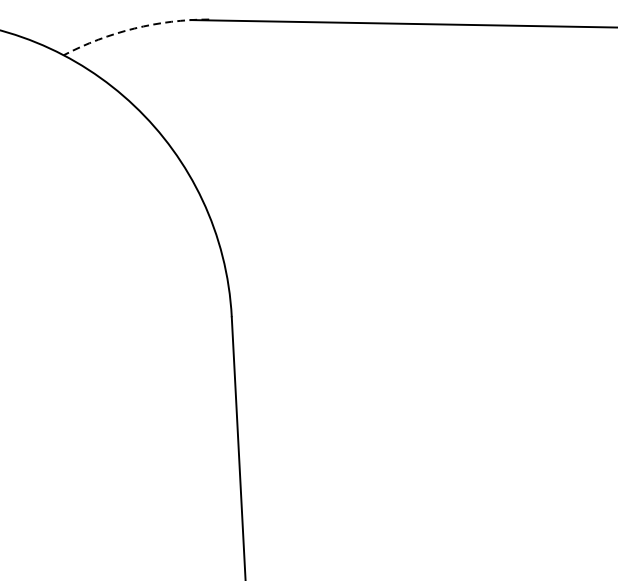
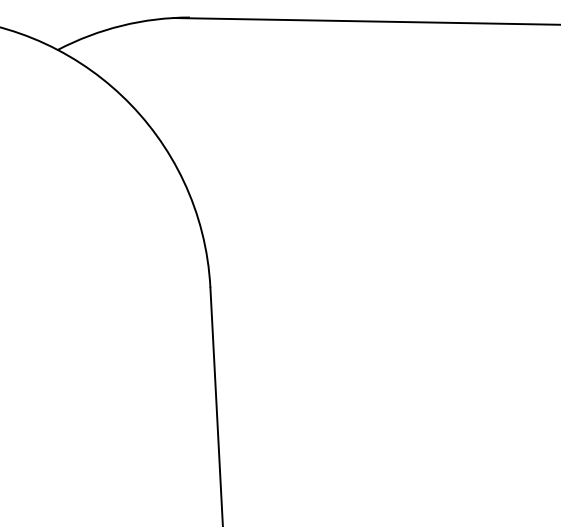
arc: (133, 28) -> (121, 25), dashed -> solid

